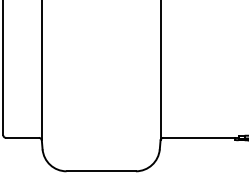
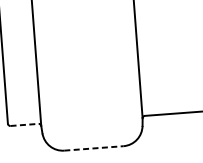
line: (23, 137) -> (25, 124), solid -> dashed
line: (101, 171) -> (94, 148), solid -> dashed

